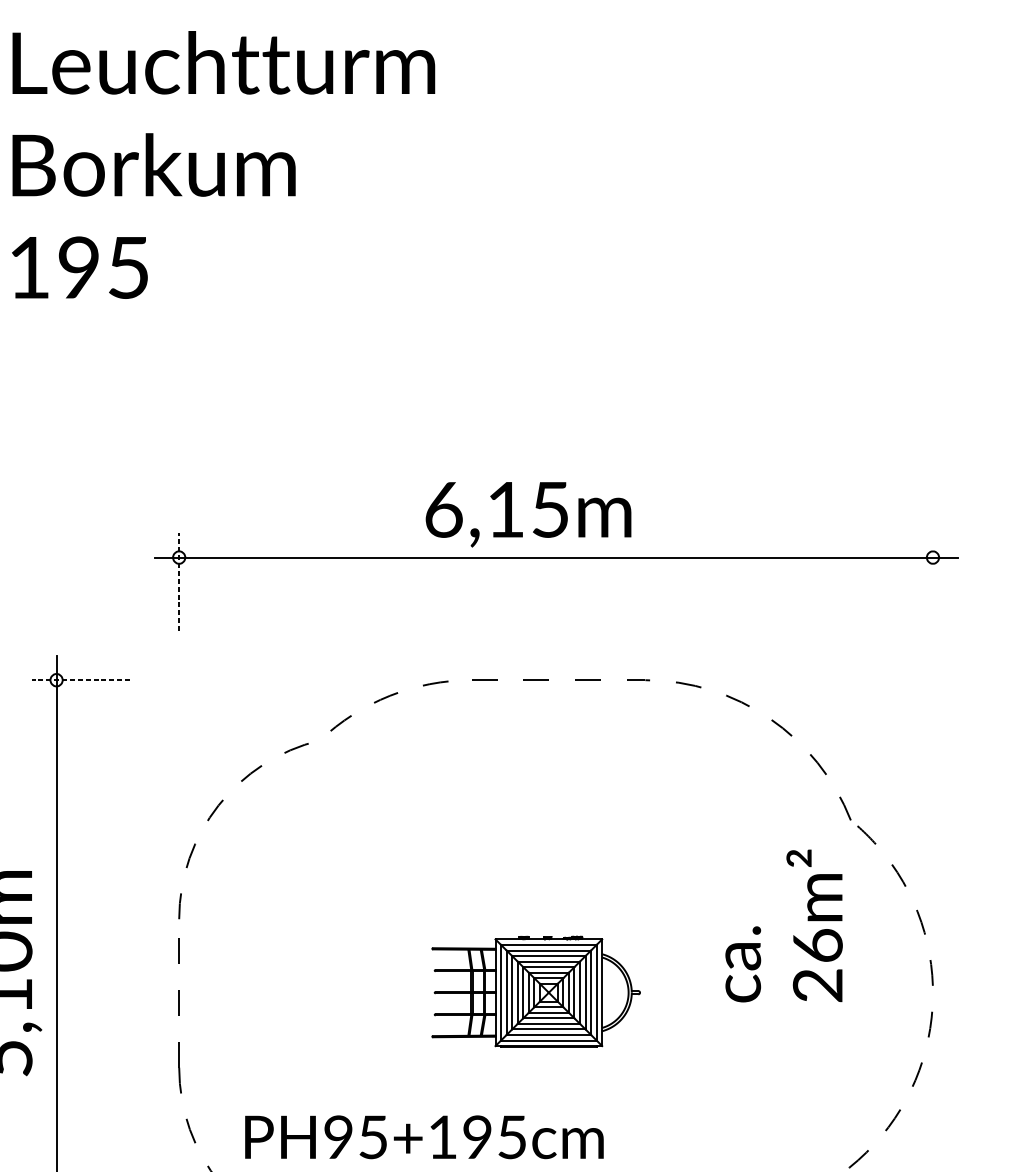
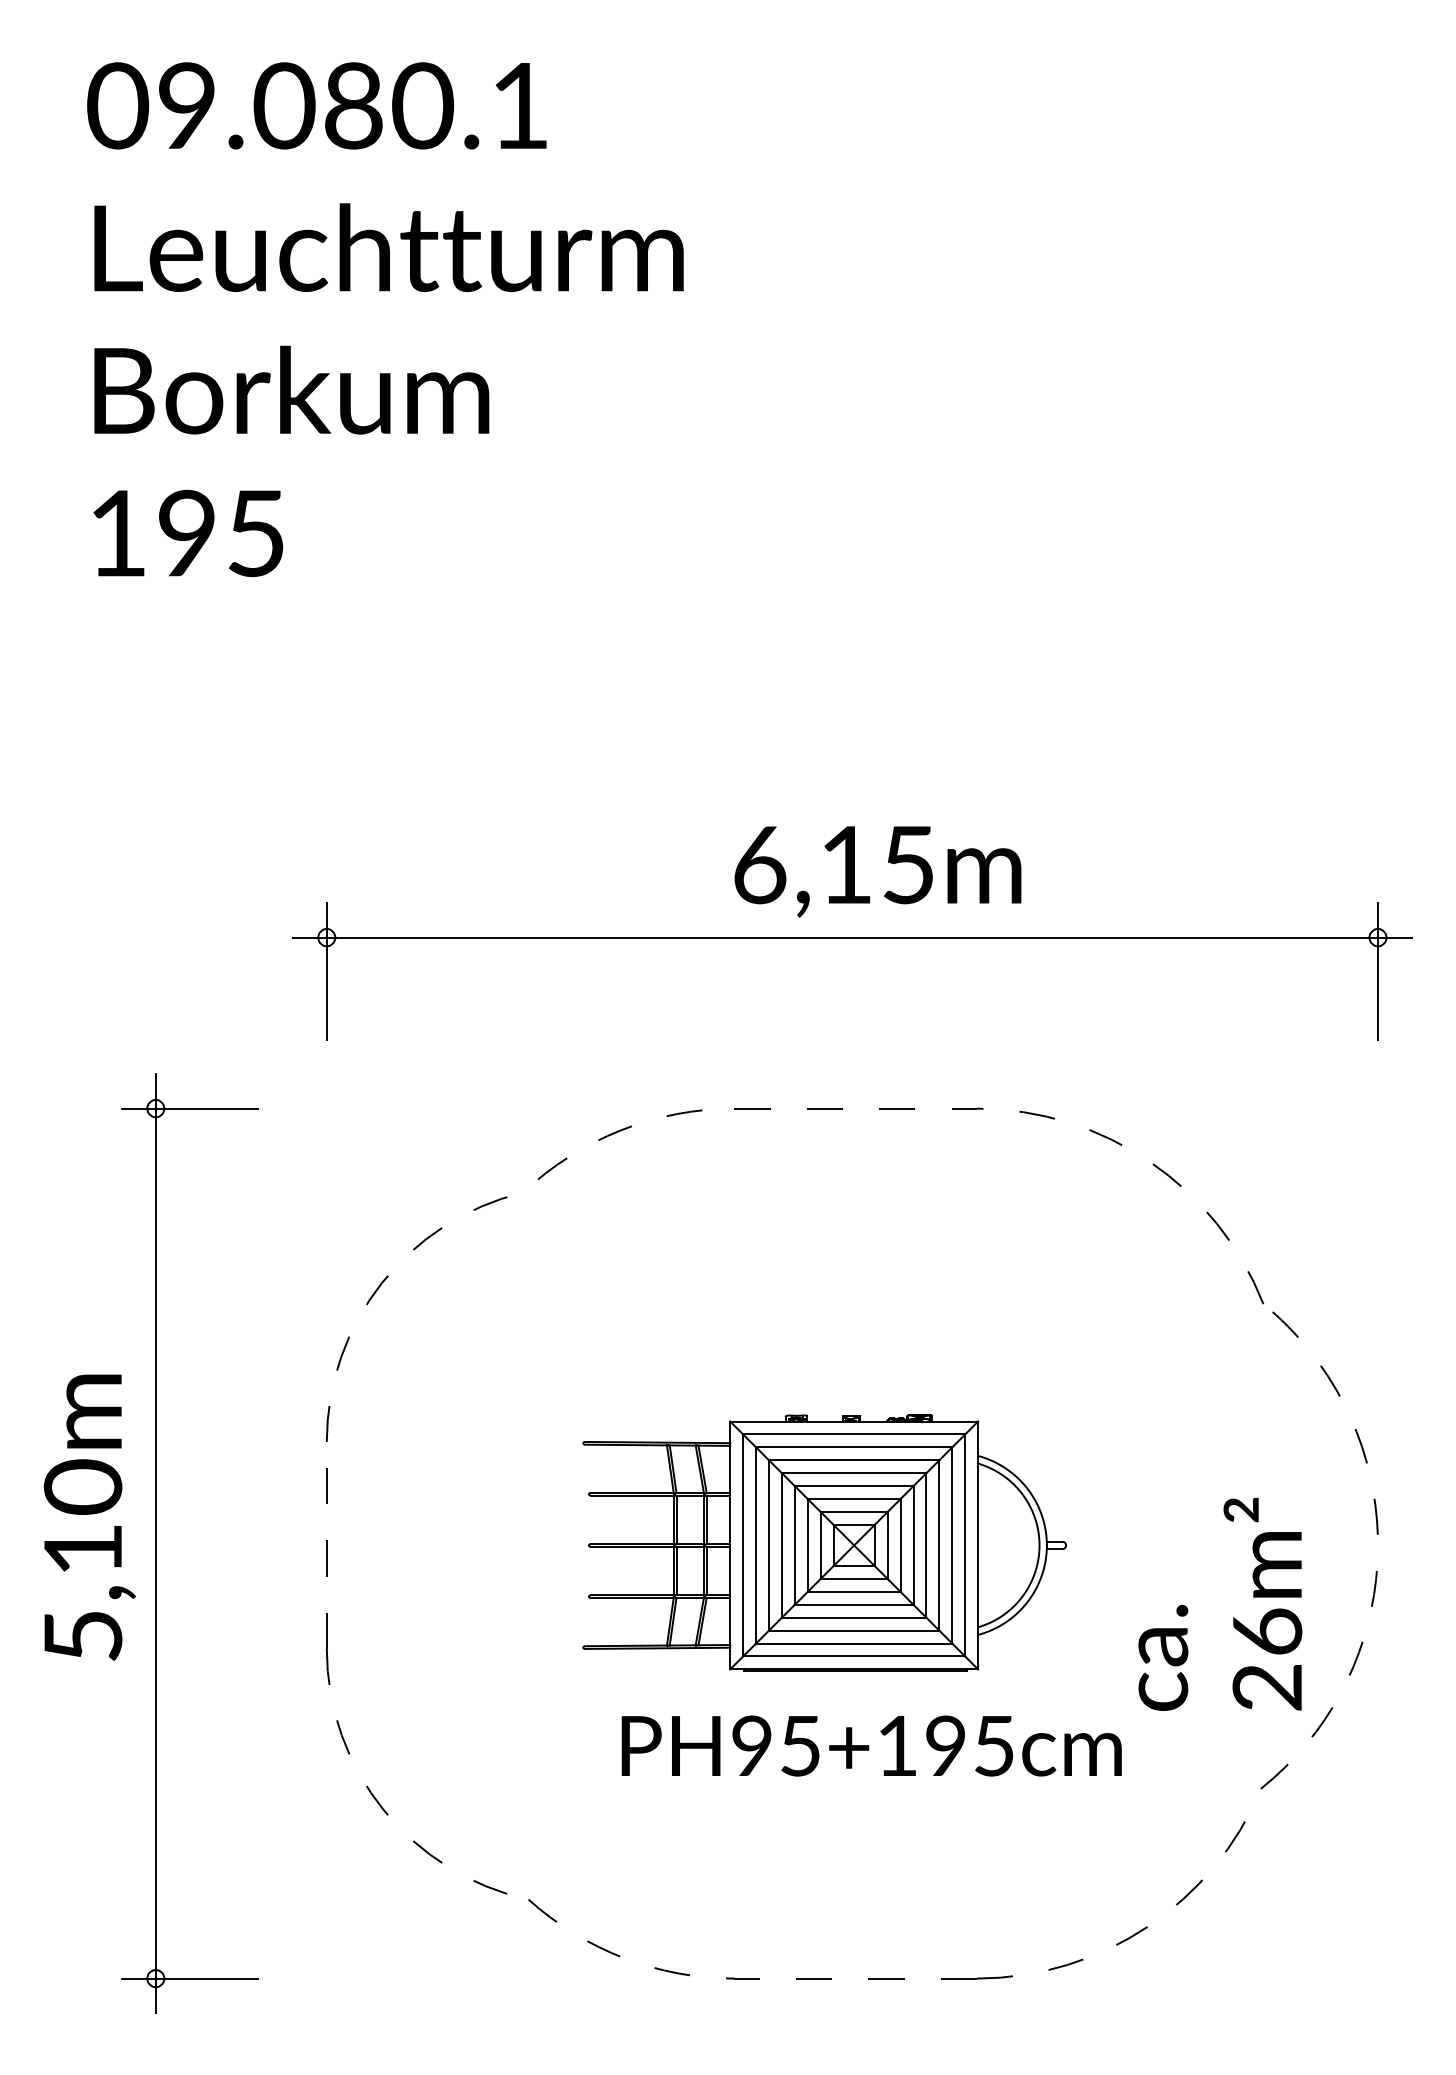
text: (528, 514) -> (877, 871), moved
line: (178, 581) -> (326, 971), dashed -> solid
line: (932, 581) -> (1377, 971), added
line: (80, 680) -> (189, 1108), dashed -> solid
text: (784, 926) -> (1220, 1604), moved
part: (536, 991) -> (824, 1542), size x1.67
text: (424, 1136) -> (871, 1745), moved

